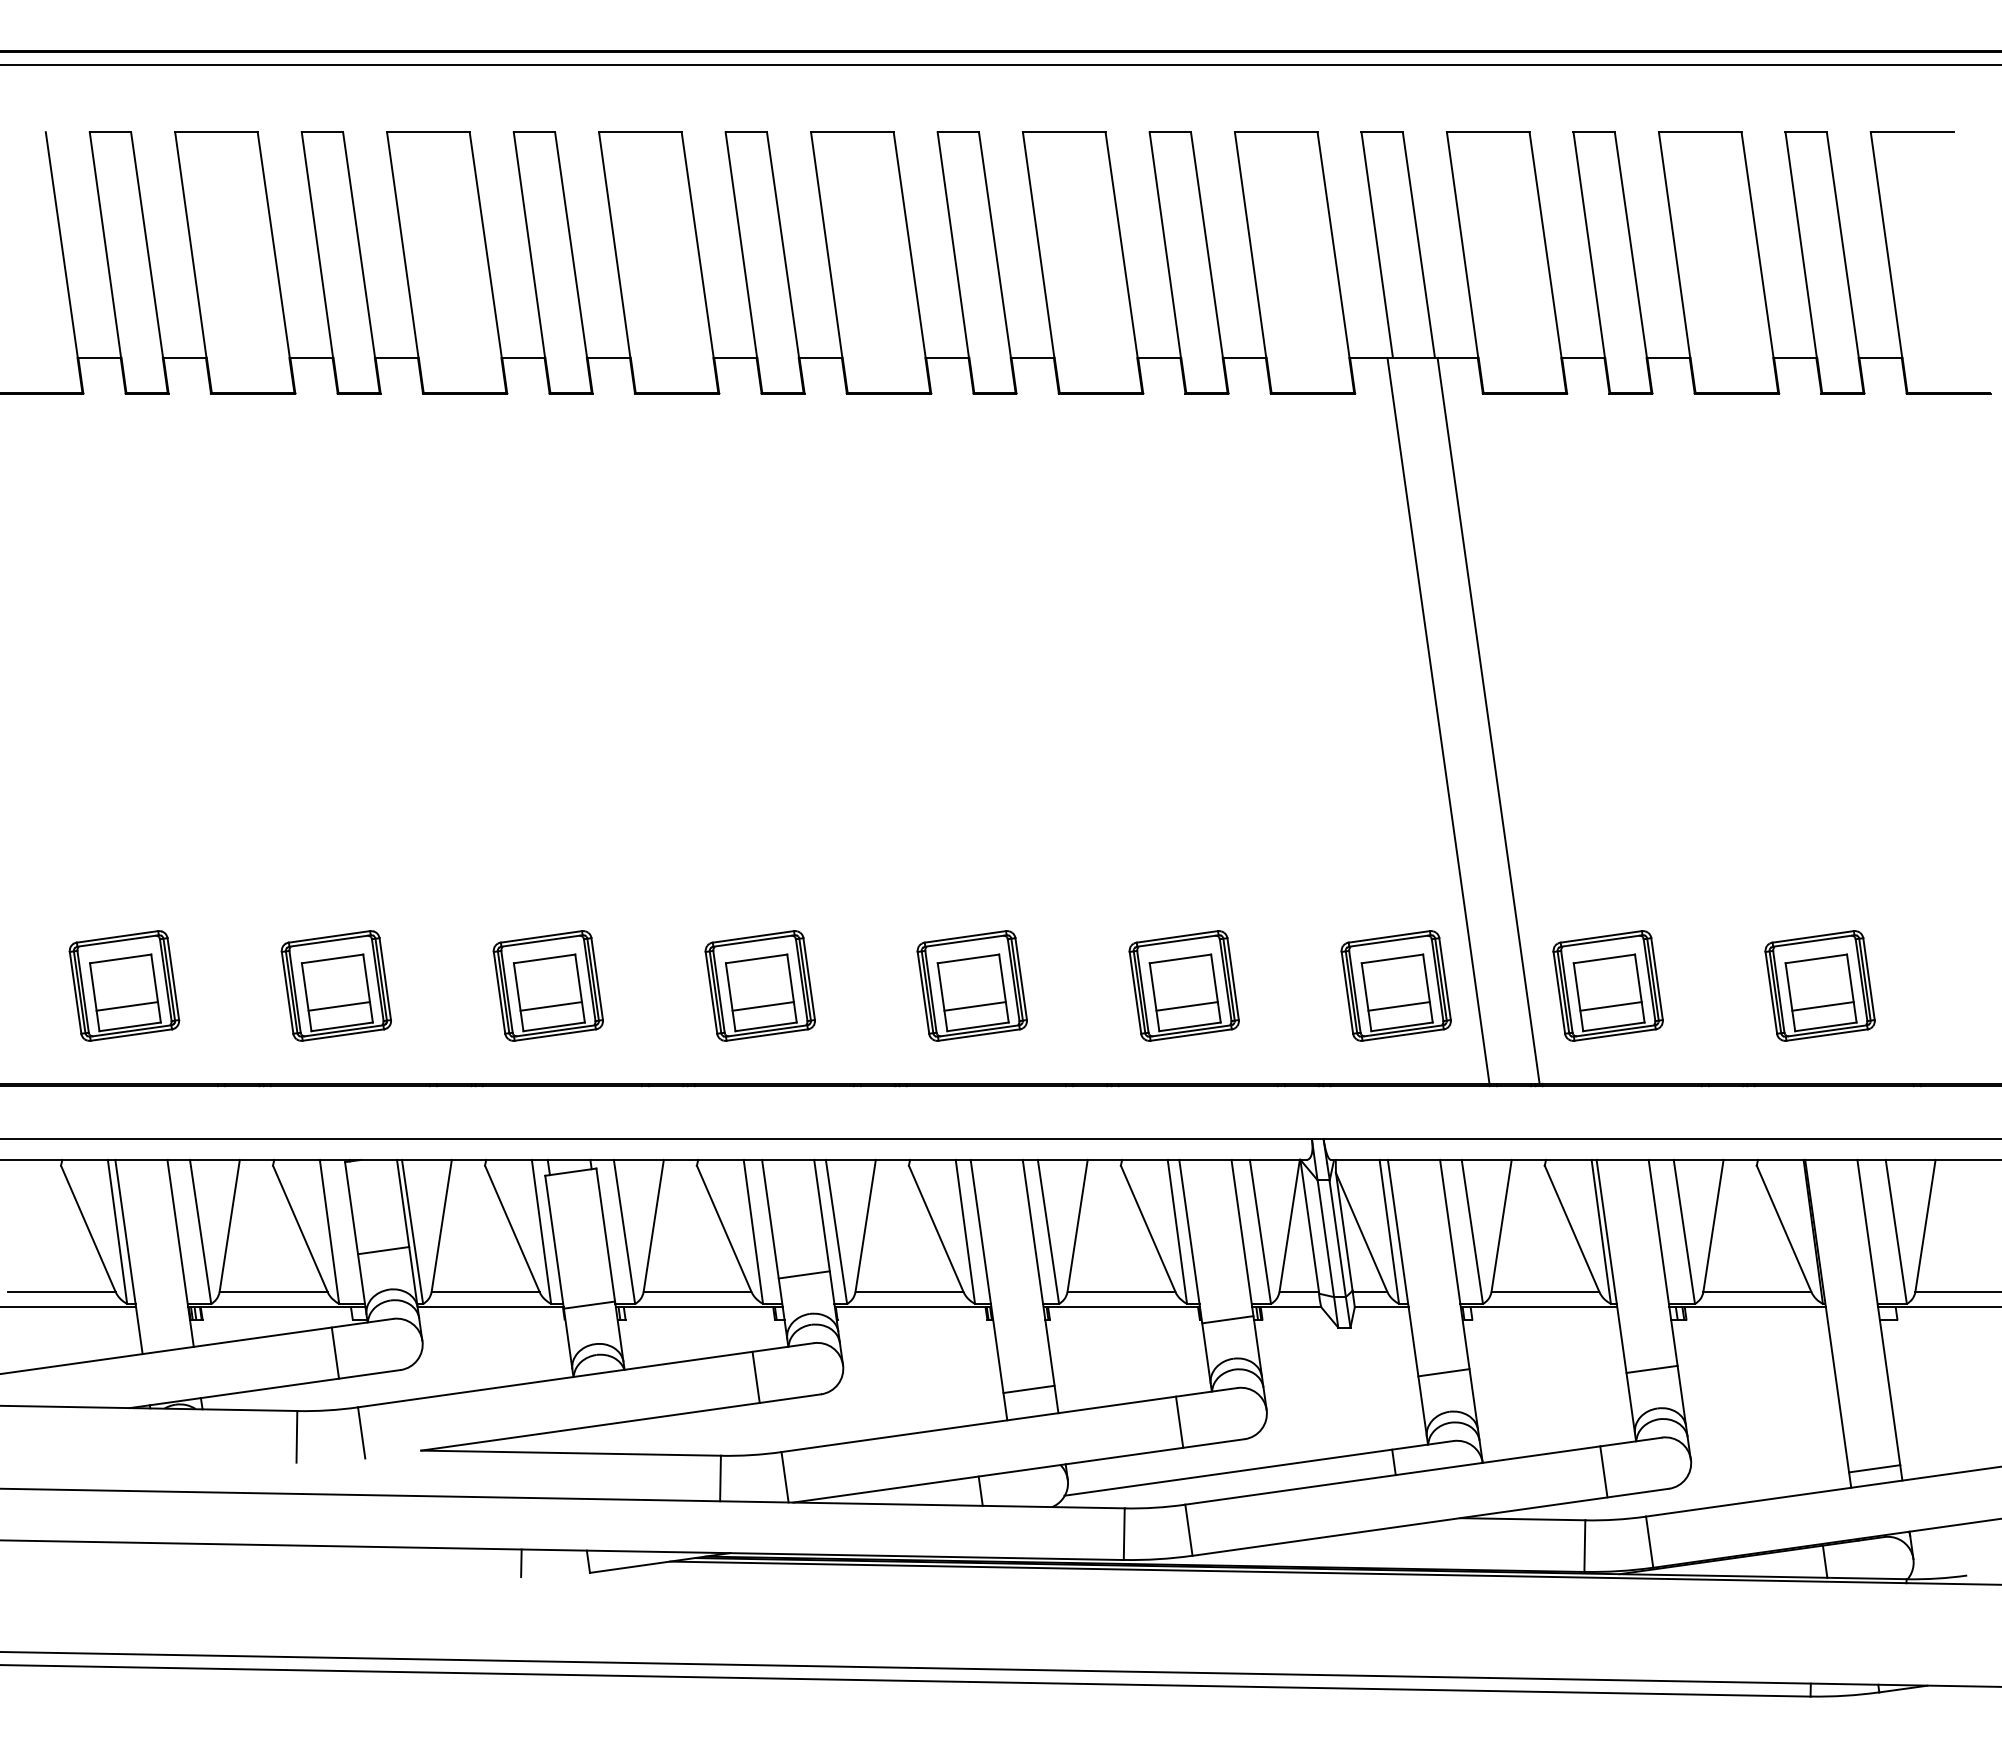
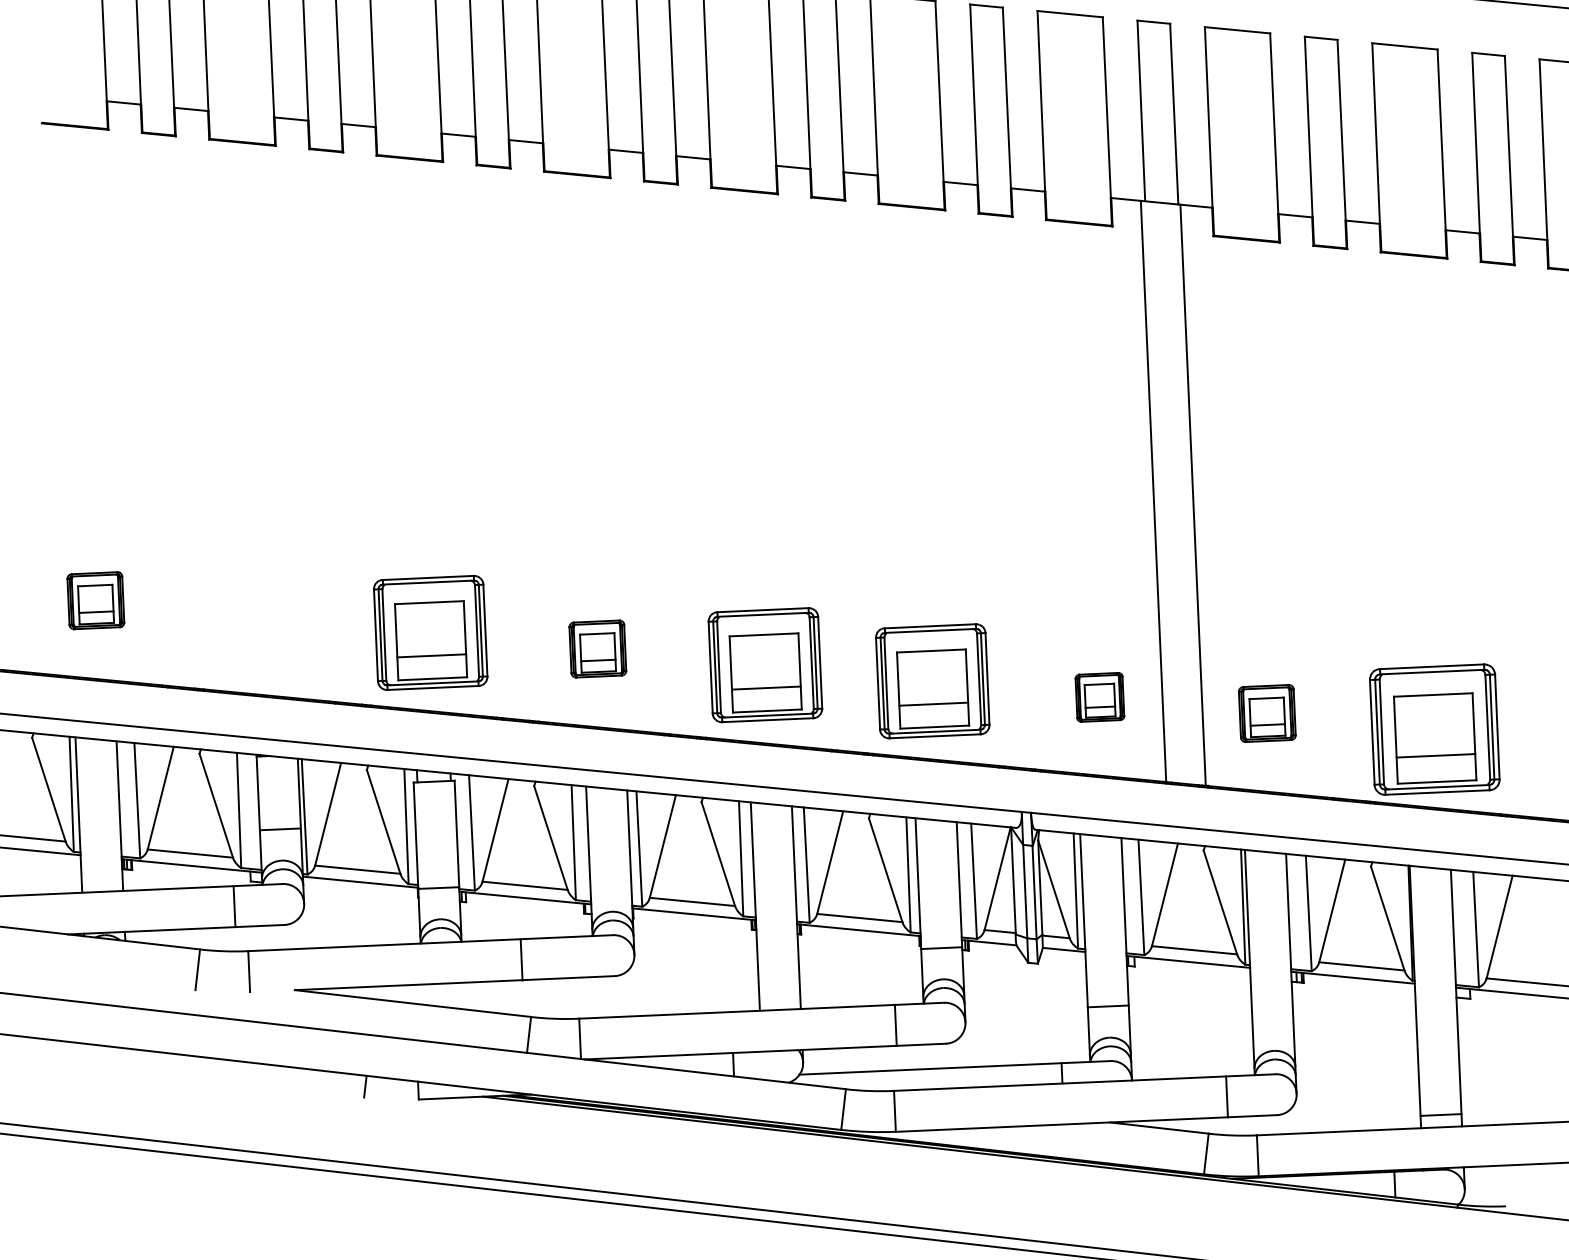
part: (124, 985) -> (95, 600), size x0.7
part: (335, 985) -> (262, 616), removed
part: (547, 985) -> (429, 632), size x1.4
part: (759, 985) -> (597, 648), size x0.7
part: (971, 985) -> (764, 664), size x1.4
part: (1183, 985) -> (932, 680), size x1.4
part: (1395, 985) -> (1099, 696), size x0.6
part: (1607, 985) -> (1266, 713), size x0.7
part: (1819, 985) -> (1434, 729), size x1.6
line: (803, 1274) -> (610, 880), removed
line: (1651, 1368) -> (1272, 1018), removed
line: (755, 1377) -> (521, 960), moved
line: (1028, 1389) -> (778, 988), removed

